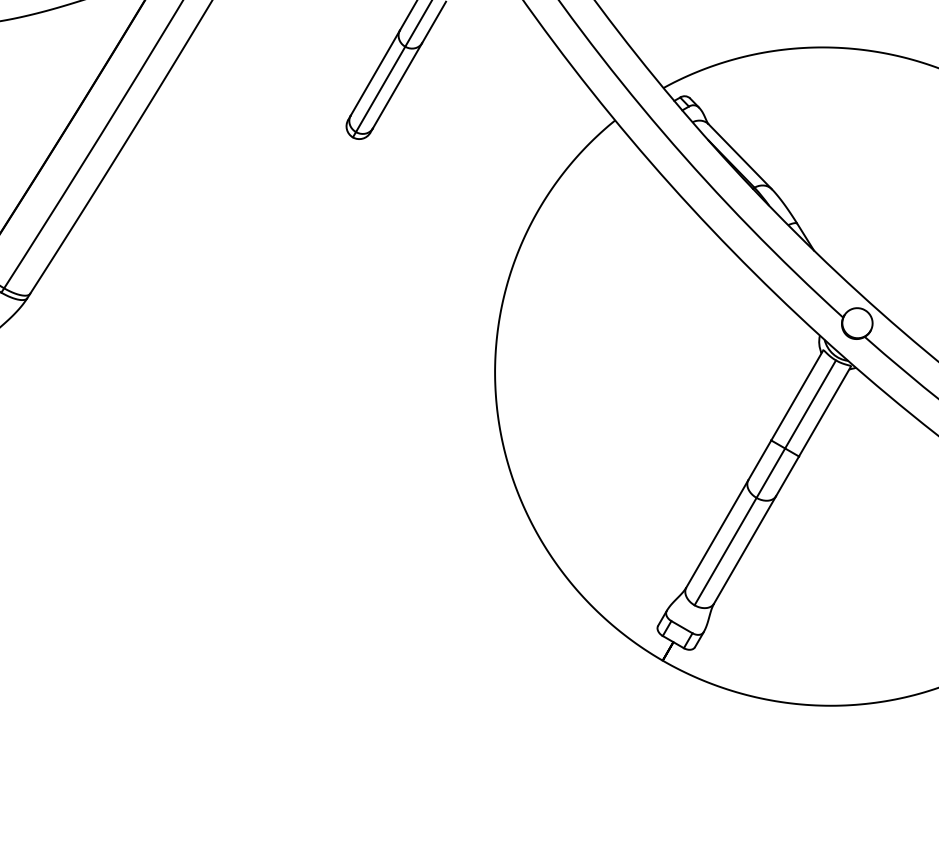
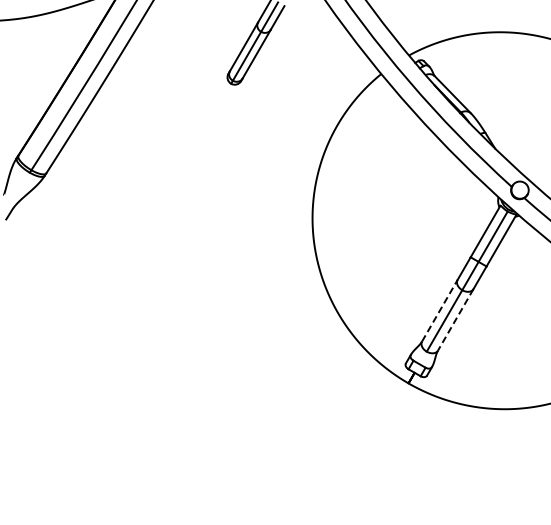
line: (718, 533) -> (440, 310), solid -> dashed
line: (744, 550) -> (455, 320), solid -> dashed

